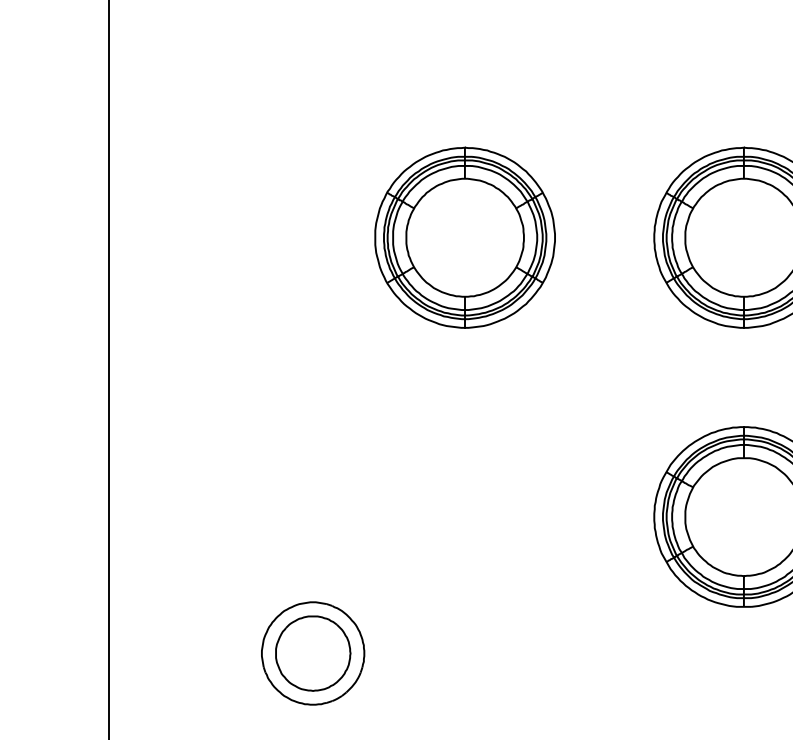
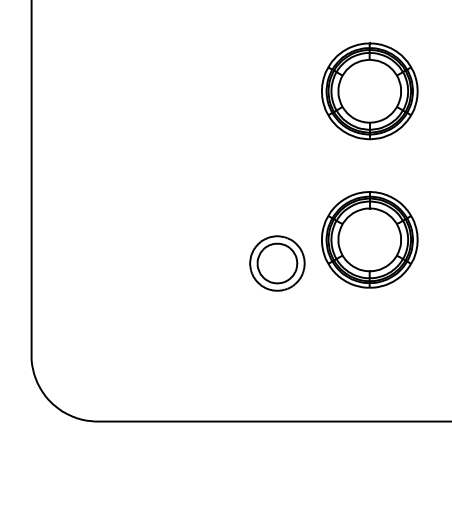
part: (463, 238) -> (220, 91), removed
part: (313, 653) -> (277, 263), moved

